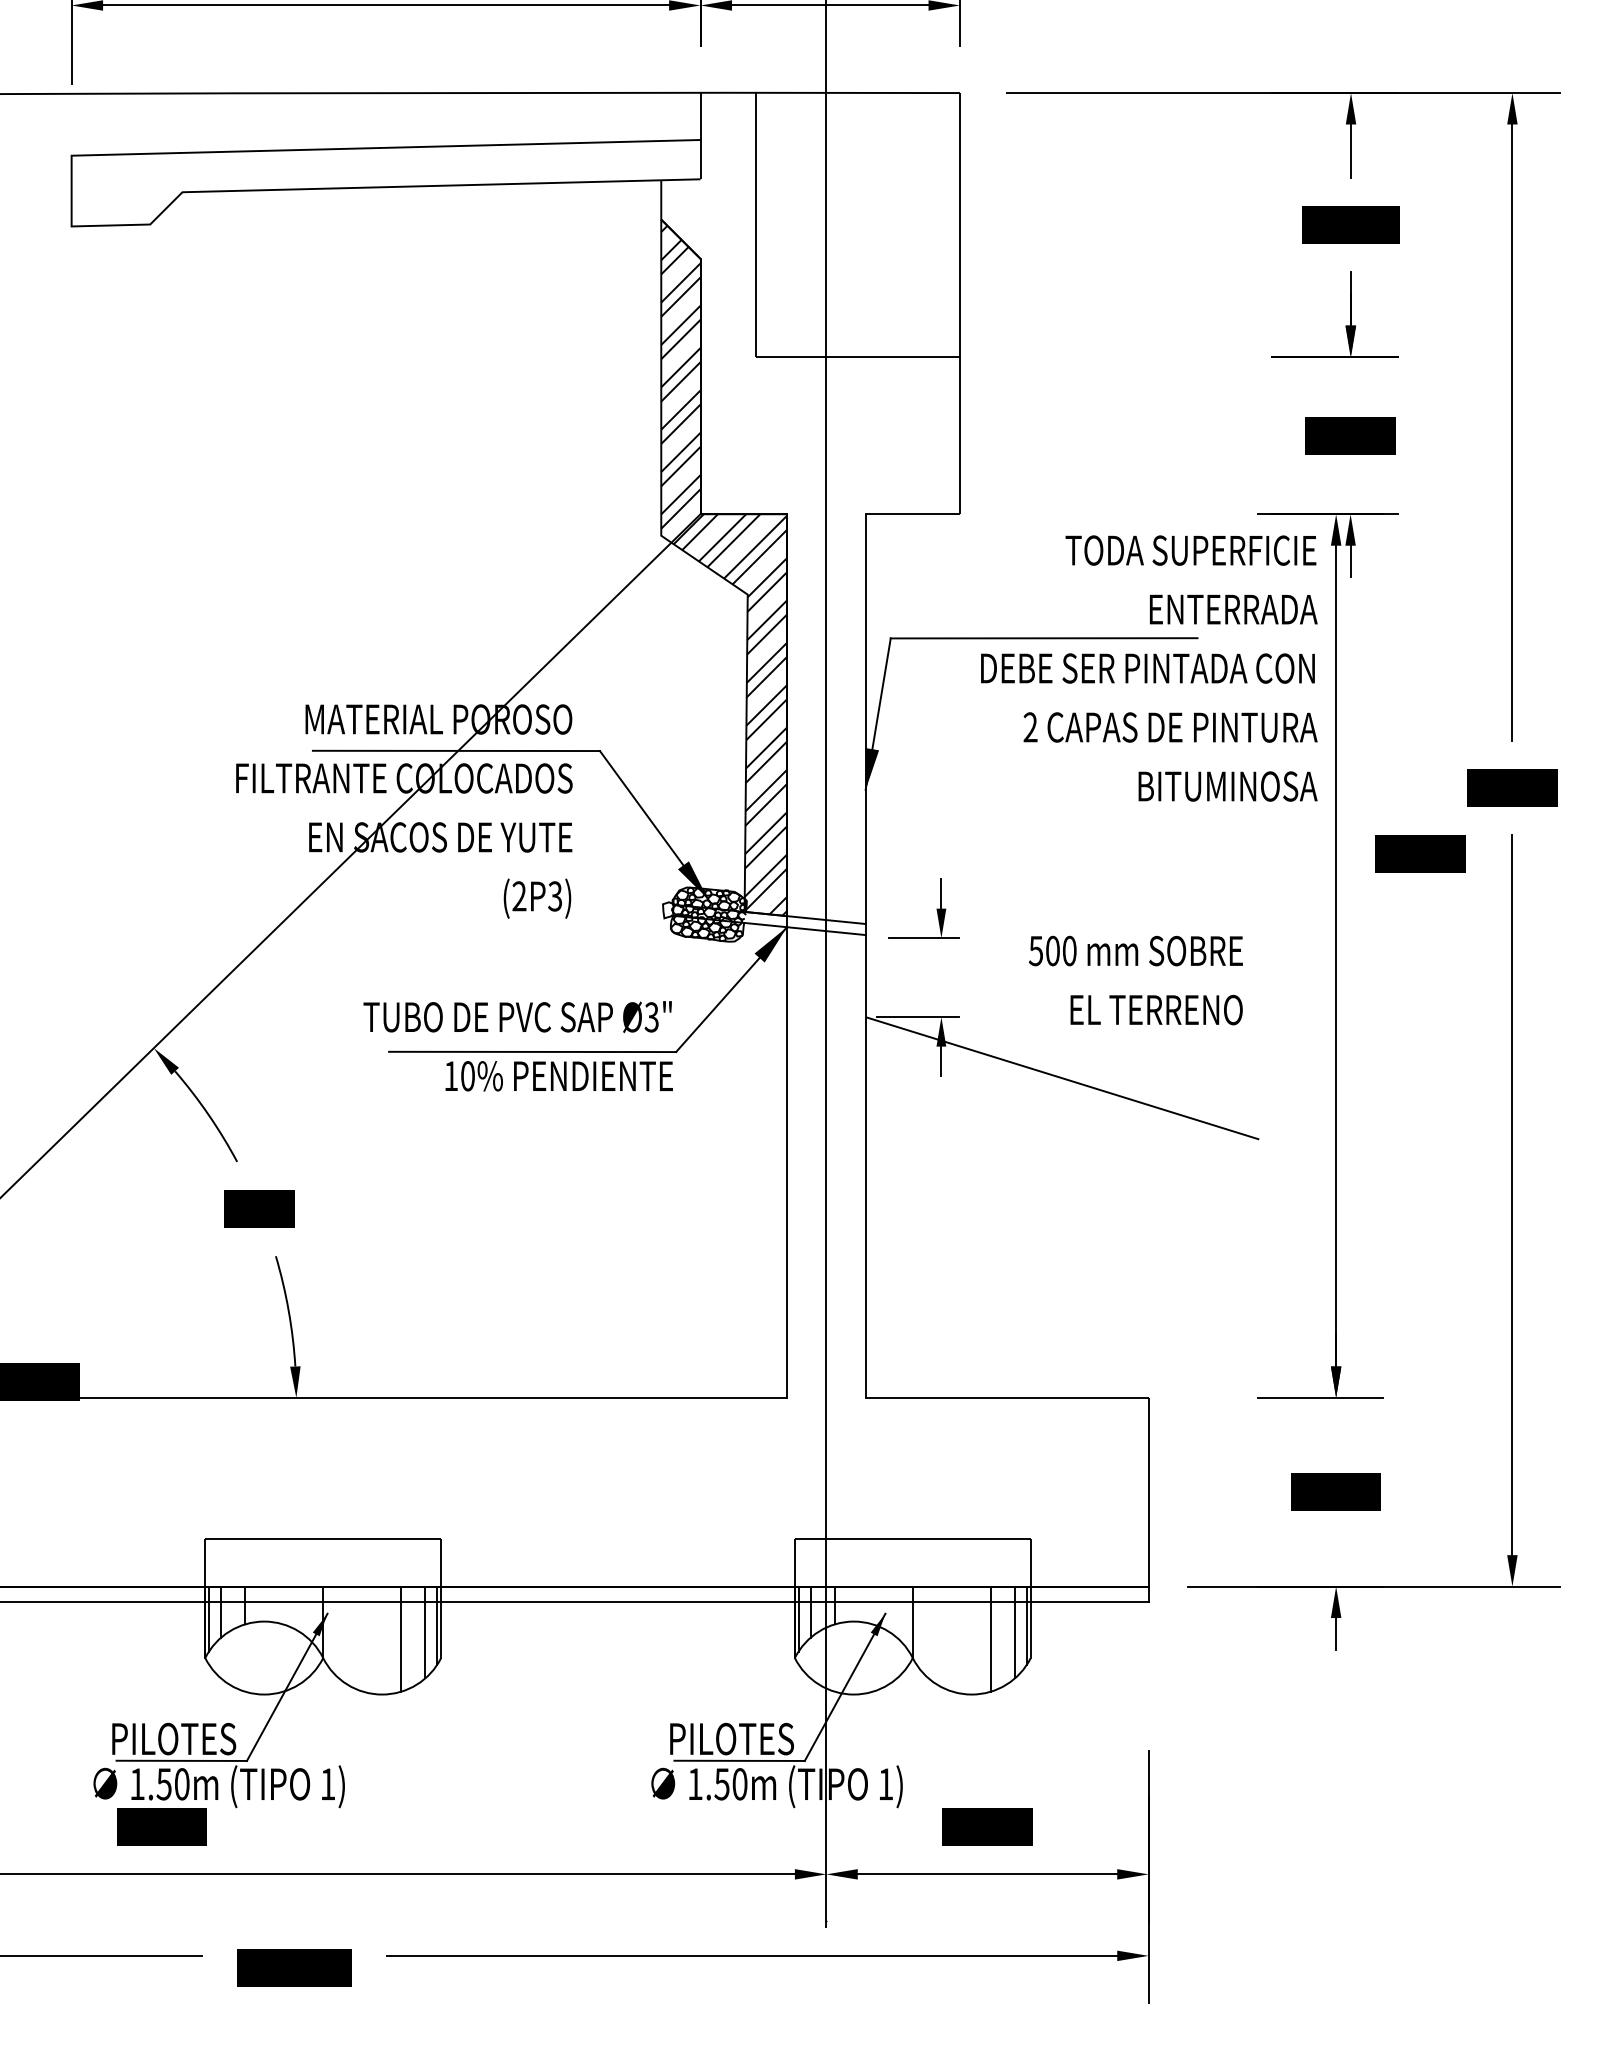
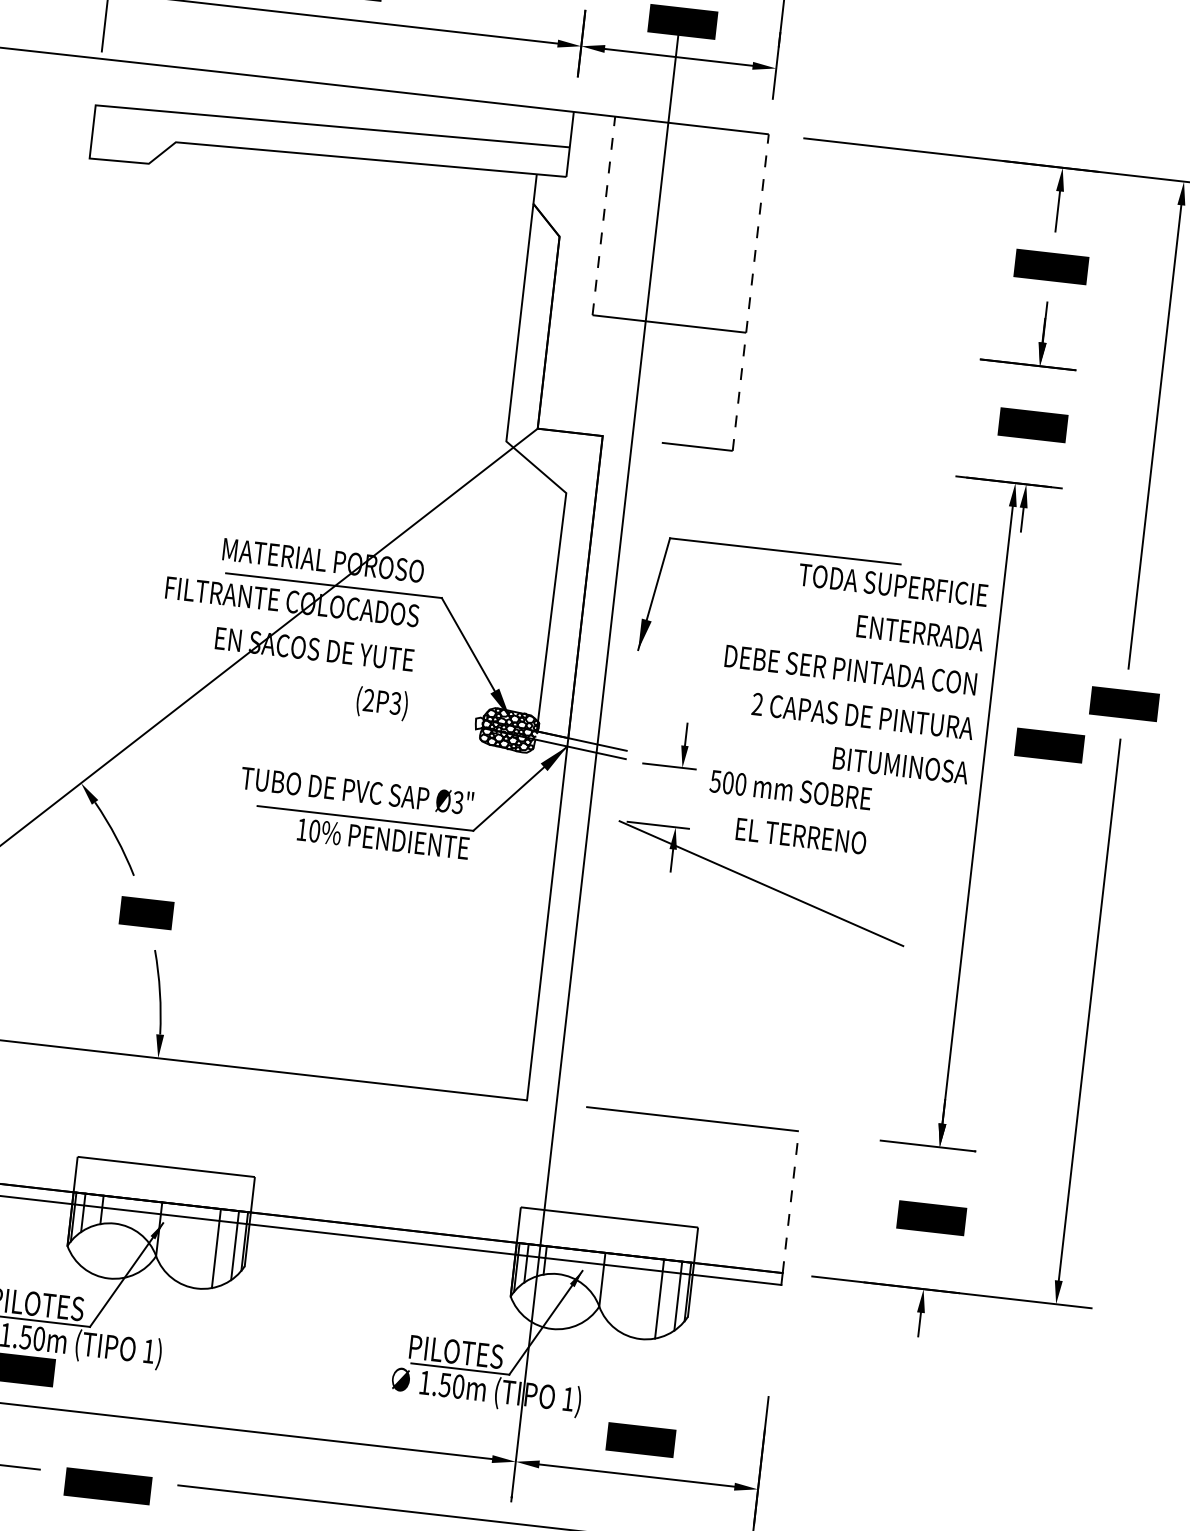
line: (755, 224) -> (603, 215), solid -> dashed
line: (959, 303) -> (750, 292), solid -> dashed
hatch: (724, 570) -> (550, 473), removed
text: (1149, 668) -> (852, 670), moved
line: (865, 955) -> (623, 774), removed
text: (1135, 980) -> (787, 812), moved
line: (1148, 1491) -> (790, 1201), solid -> dashed

